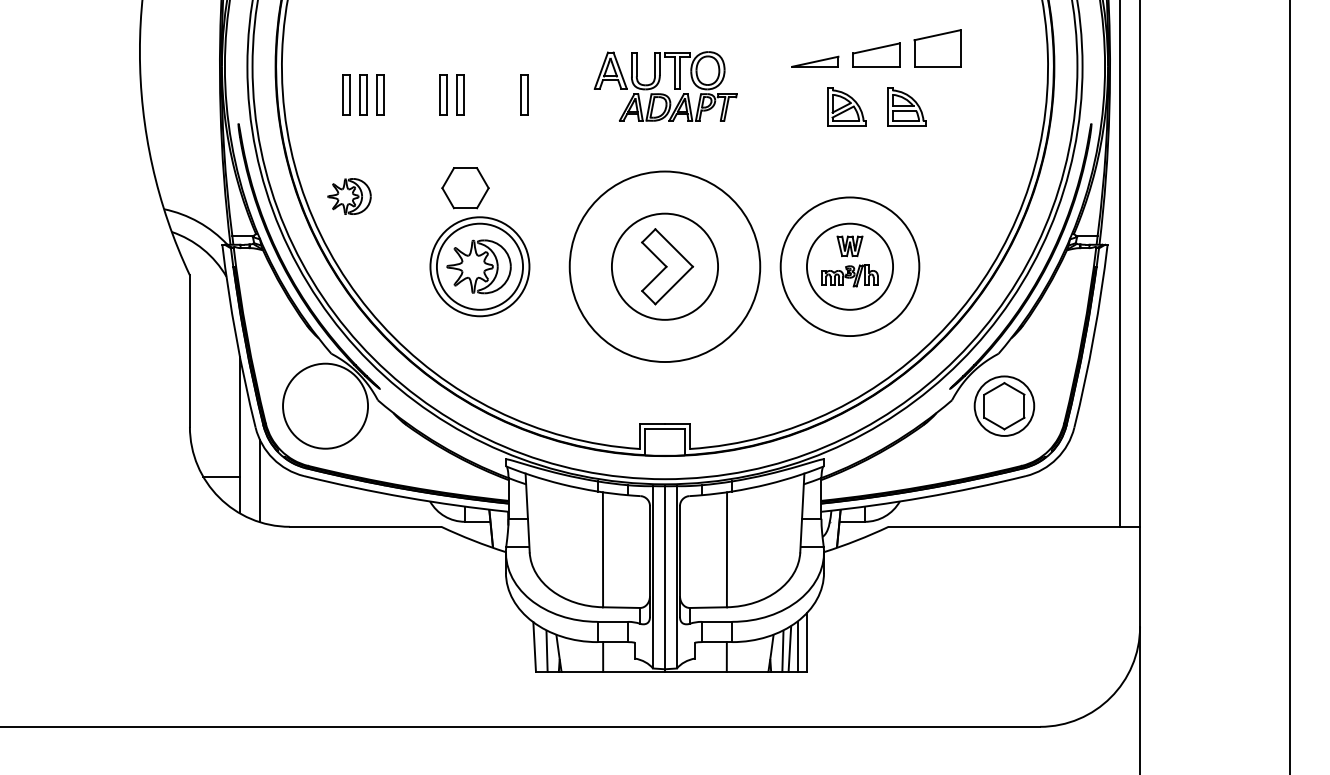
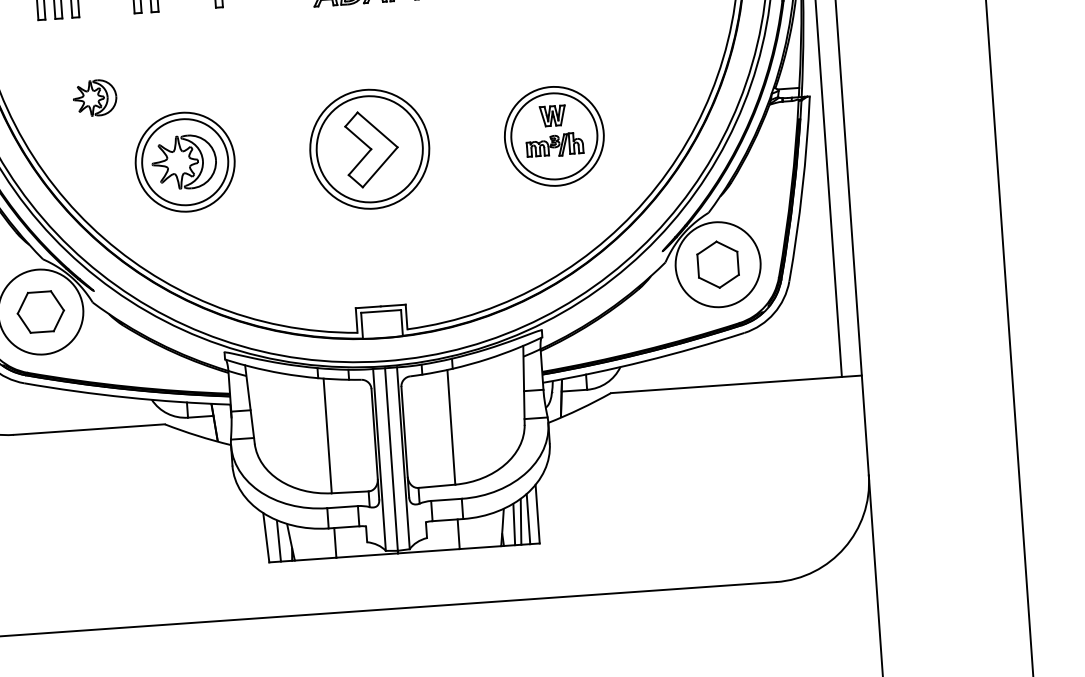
part: (465, 188) -> (40, 312), moved
part: (349, 196) -> (95, 98), moved
circle: (664, 266) -> (369, 149), size x0.62
circle: (849, 266) -> (553, 136), size x0.71
circle: (1003, 405) -> (717, 264), size x1.43

